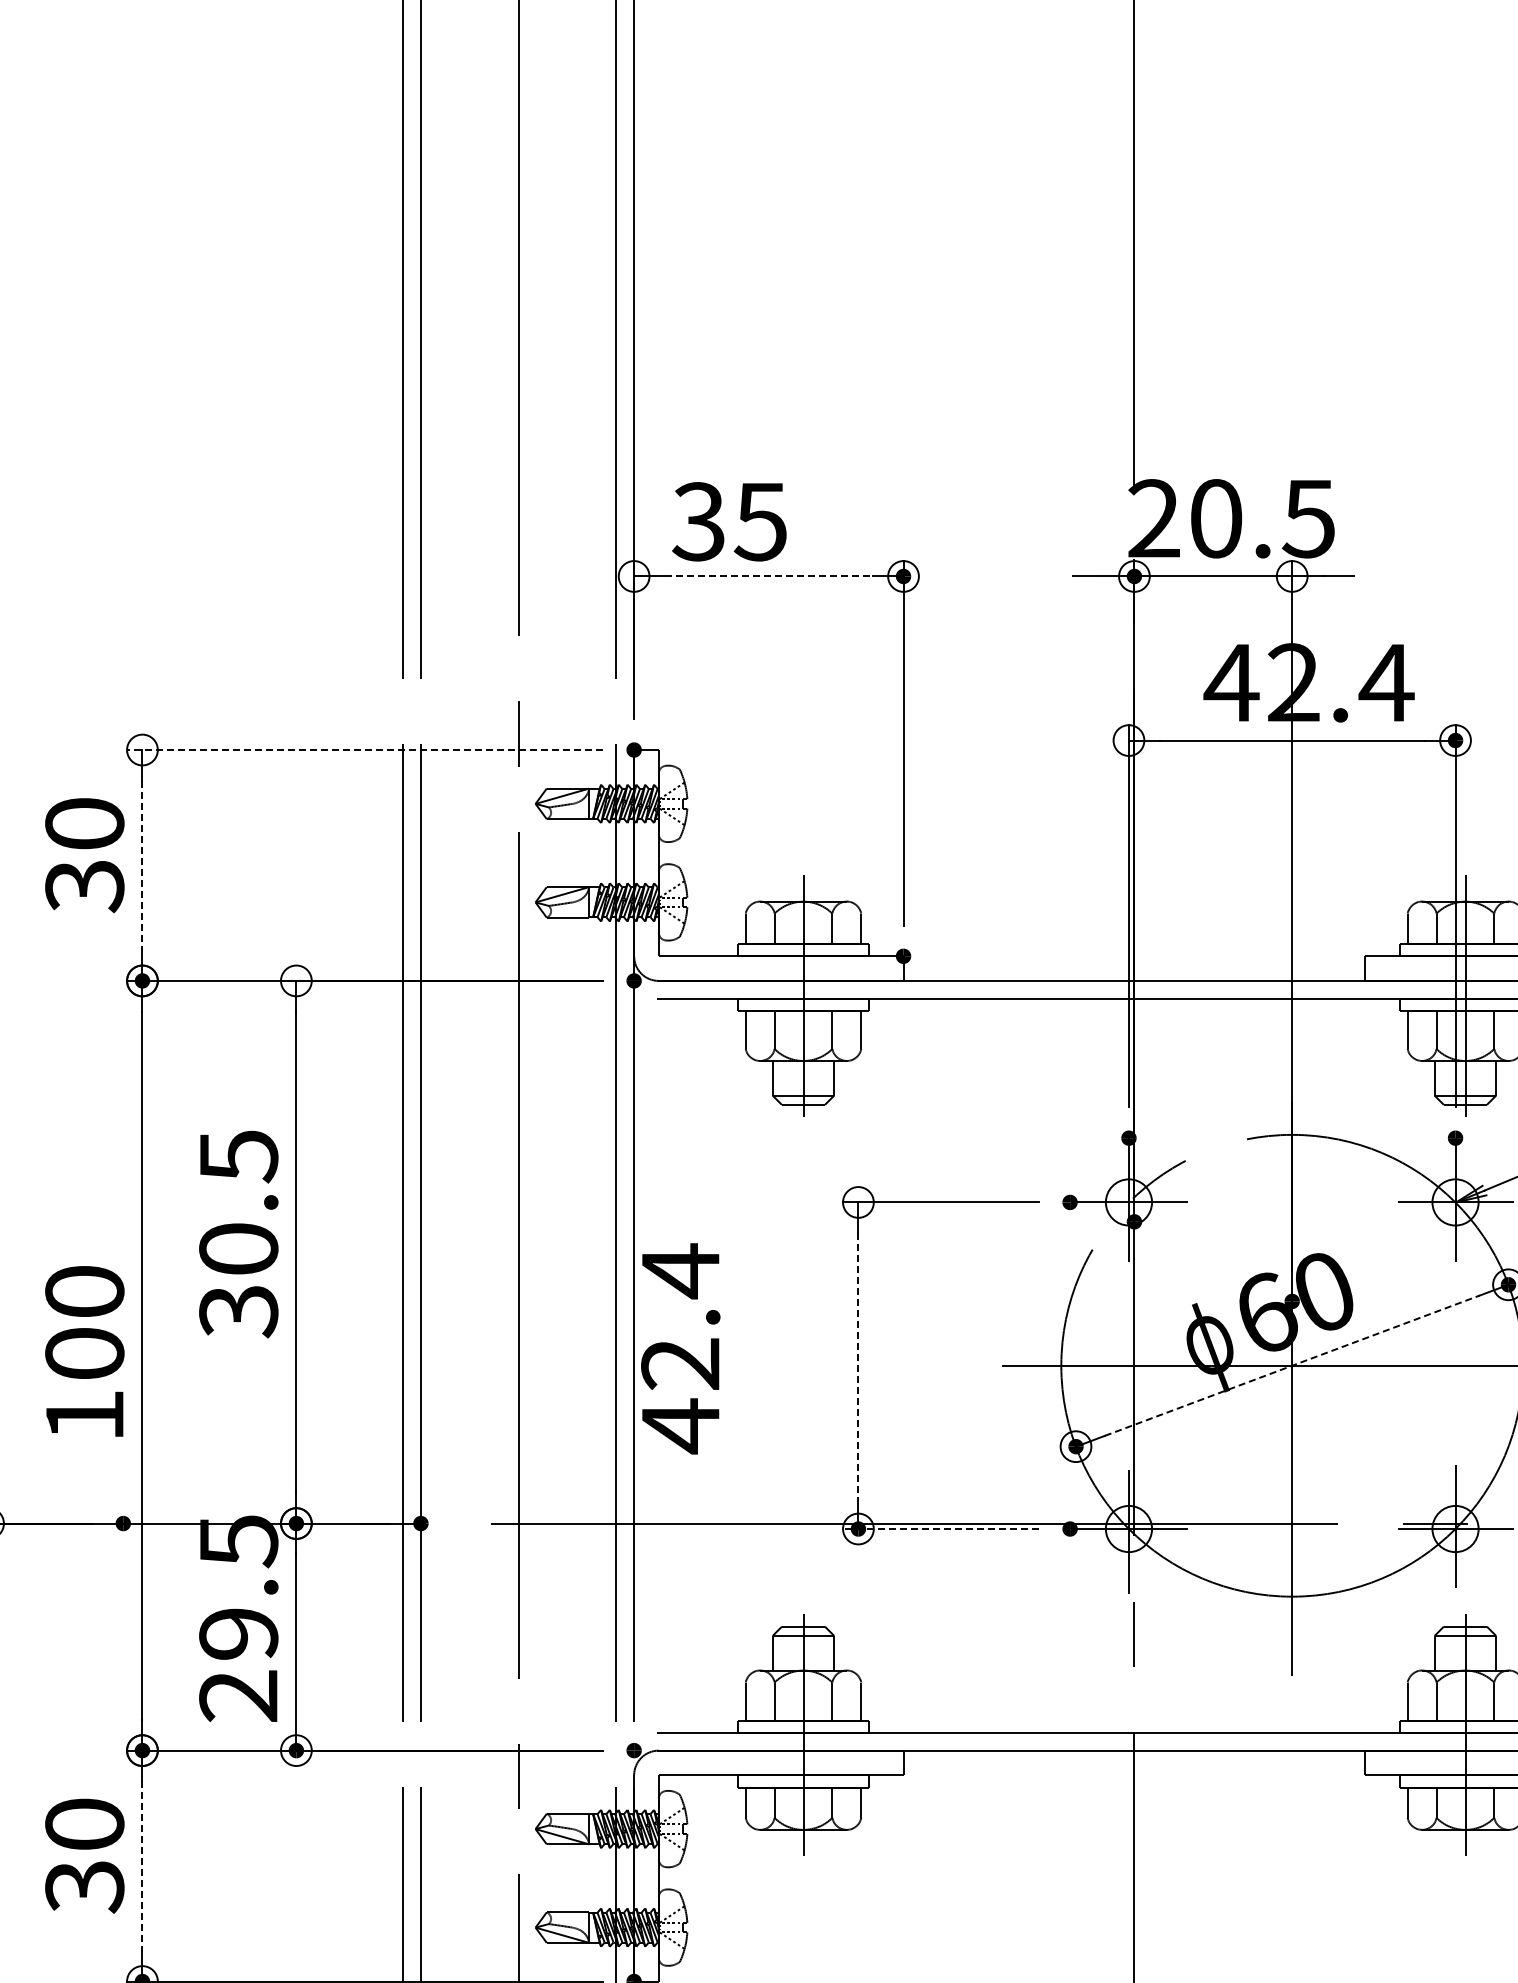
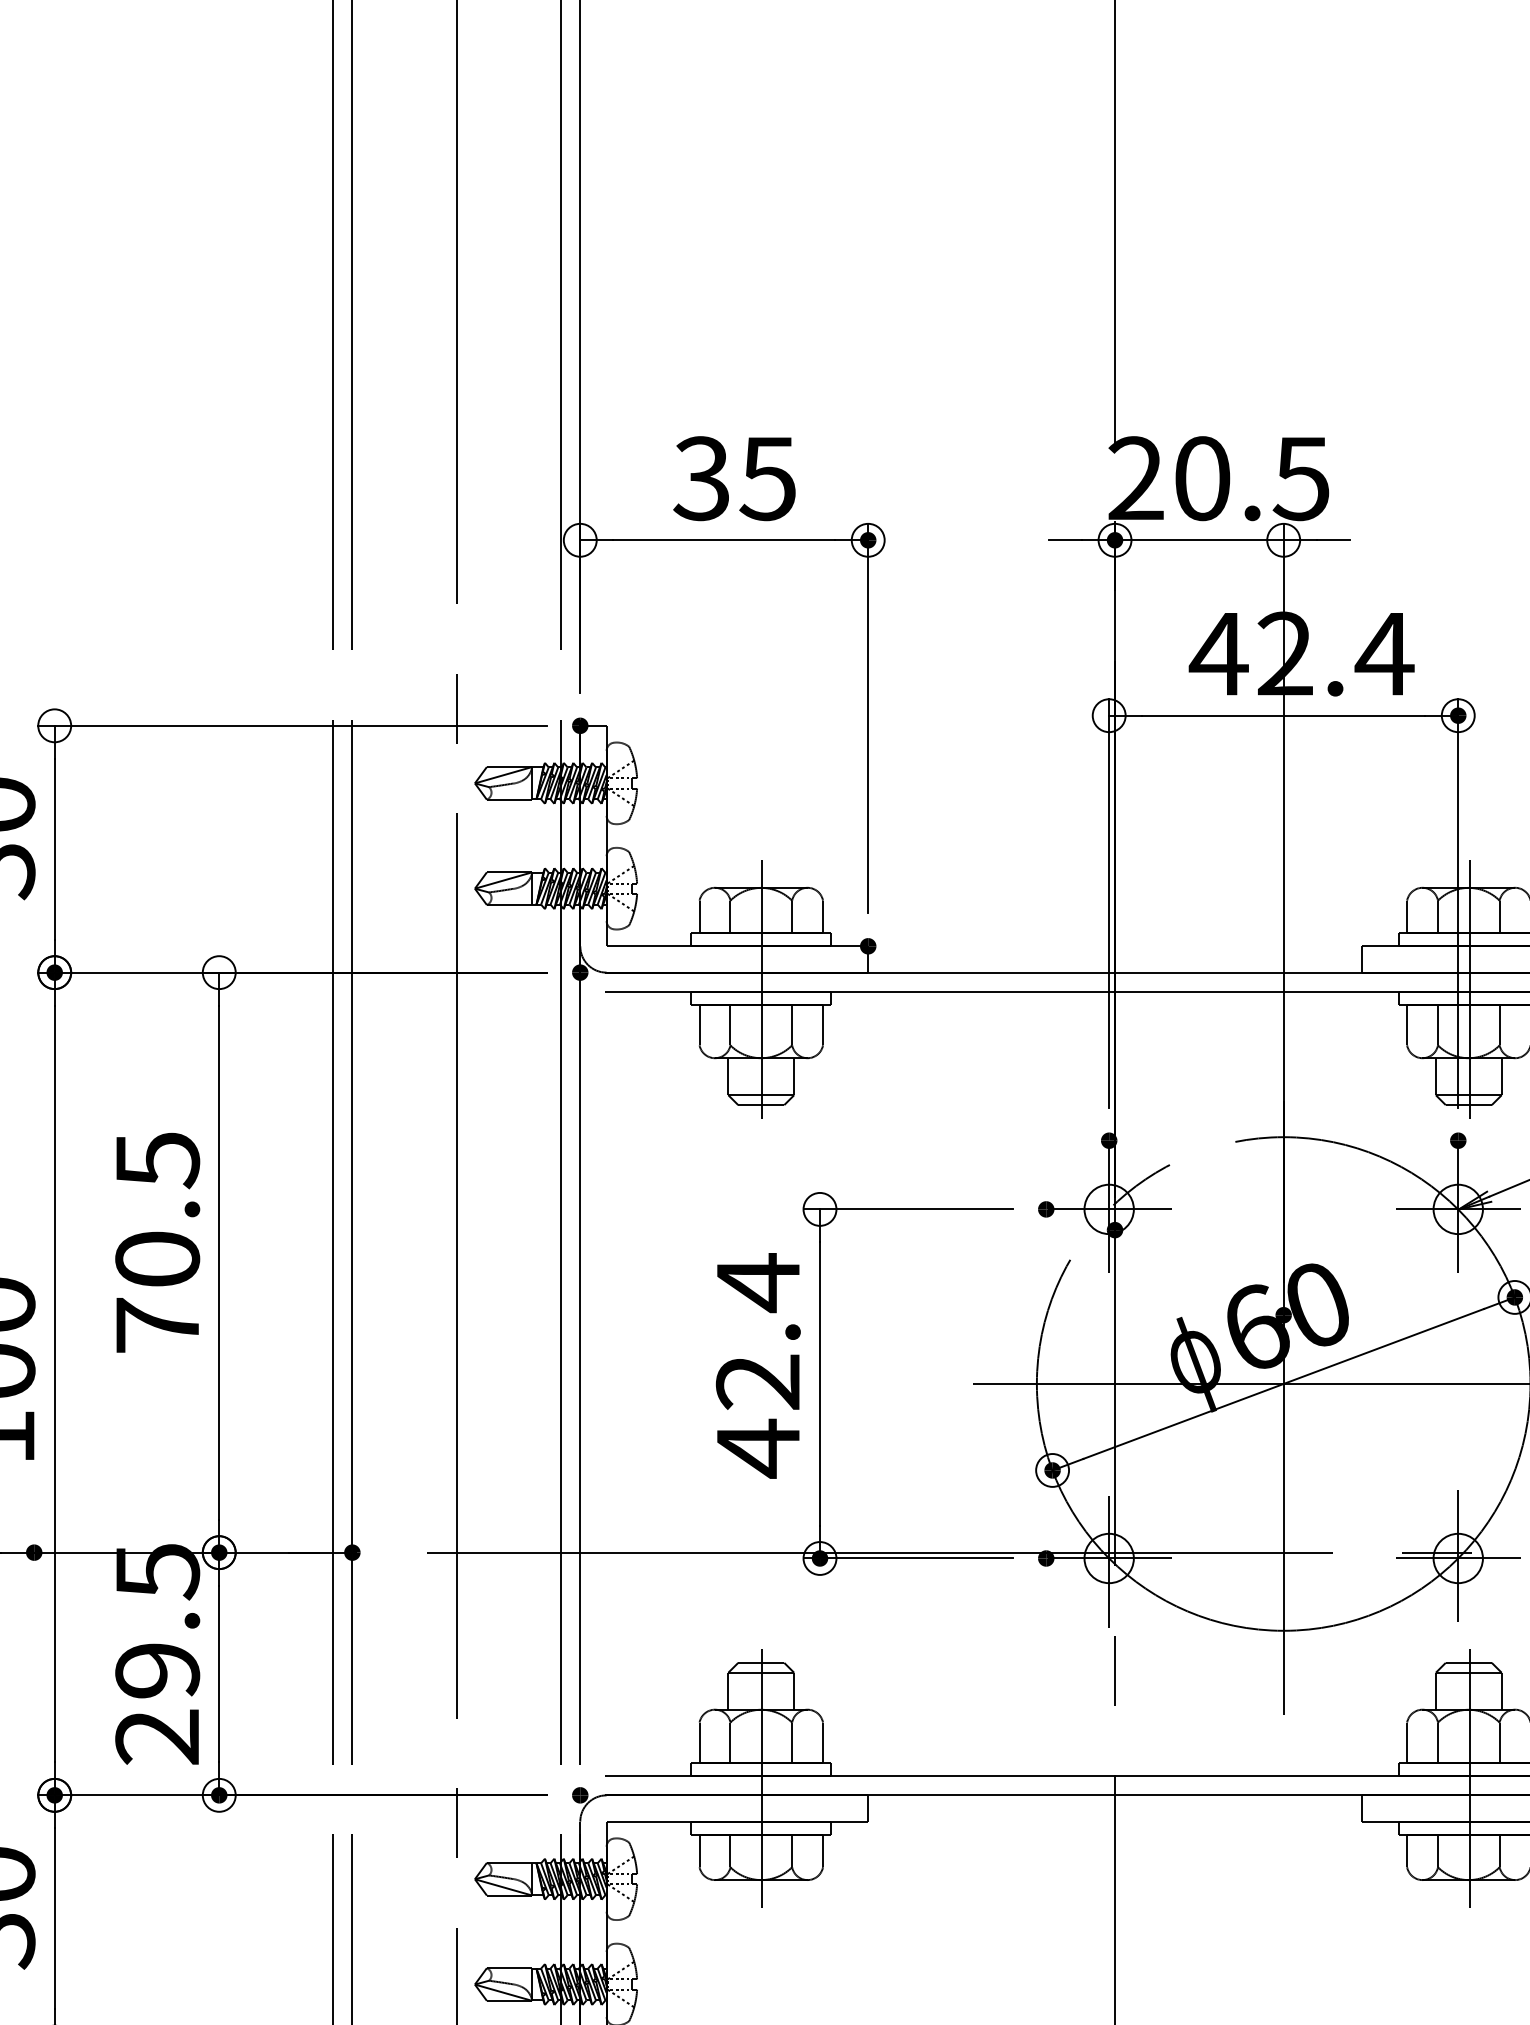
text: (729, 521) -> (734, 478), moved
line: (768, 576) -> (723, 540), dashed -> solid
line: (364, 750) -> (292, 726), dashed -> solid
line: (142, 865) -> (54, 849), dashed -> solid
text: (238, 1311) -> (157, 1325), 30.5 -> 70.5
text: (680, 1348) -> (758, 1365), moved
line: (858, 1365) -> (820, 1383), dashed -> solid
line: (1292, 1365) -> (1283, 1383), dashed -> solid
line: (940, 1529) -> (907, 1558), dashed -> solid
line: (142, 1866) -> (54, 1919), dashed -> solid

